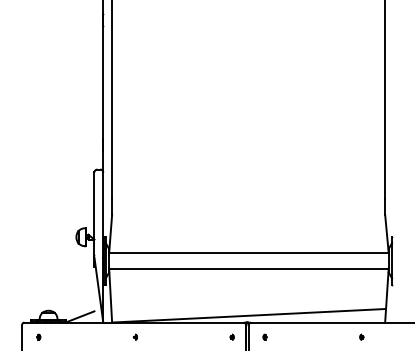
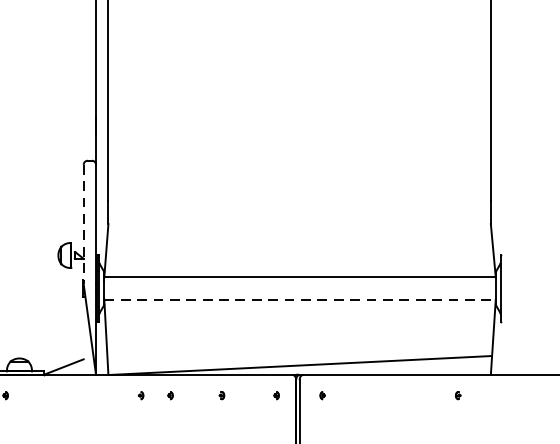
line: (94, 215) -> (83, 225), solid -> dashed
line: (248, 268) -> (299, 299), solid -> dashed
part: (155, 336) -> (169, 394), added
part: (192, 336) -> (221, 394), added

